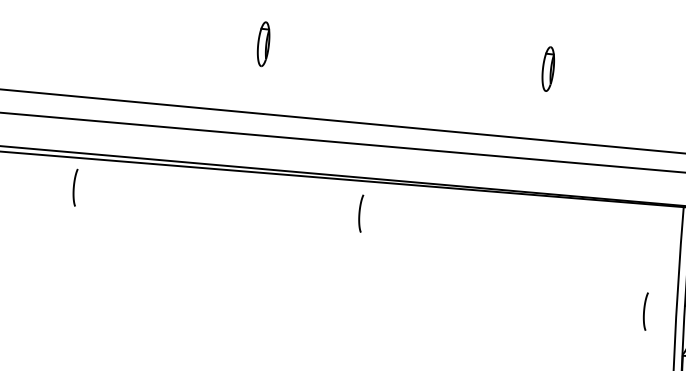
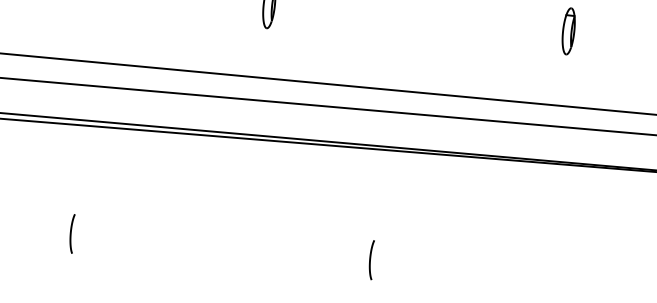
curve: (74, 187) -> (71, 233), moved
curve: (360, 213) -> (371, 259), moved

